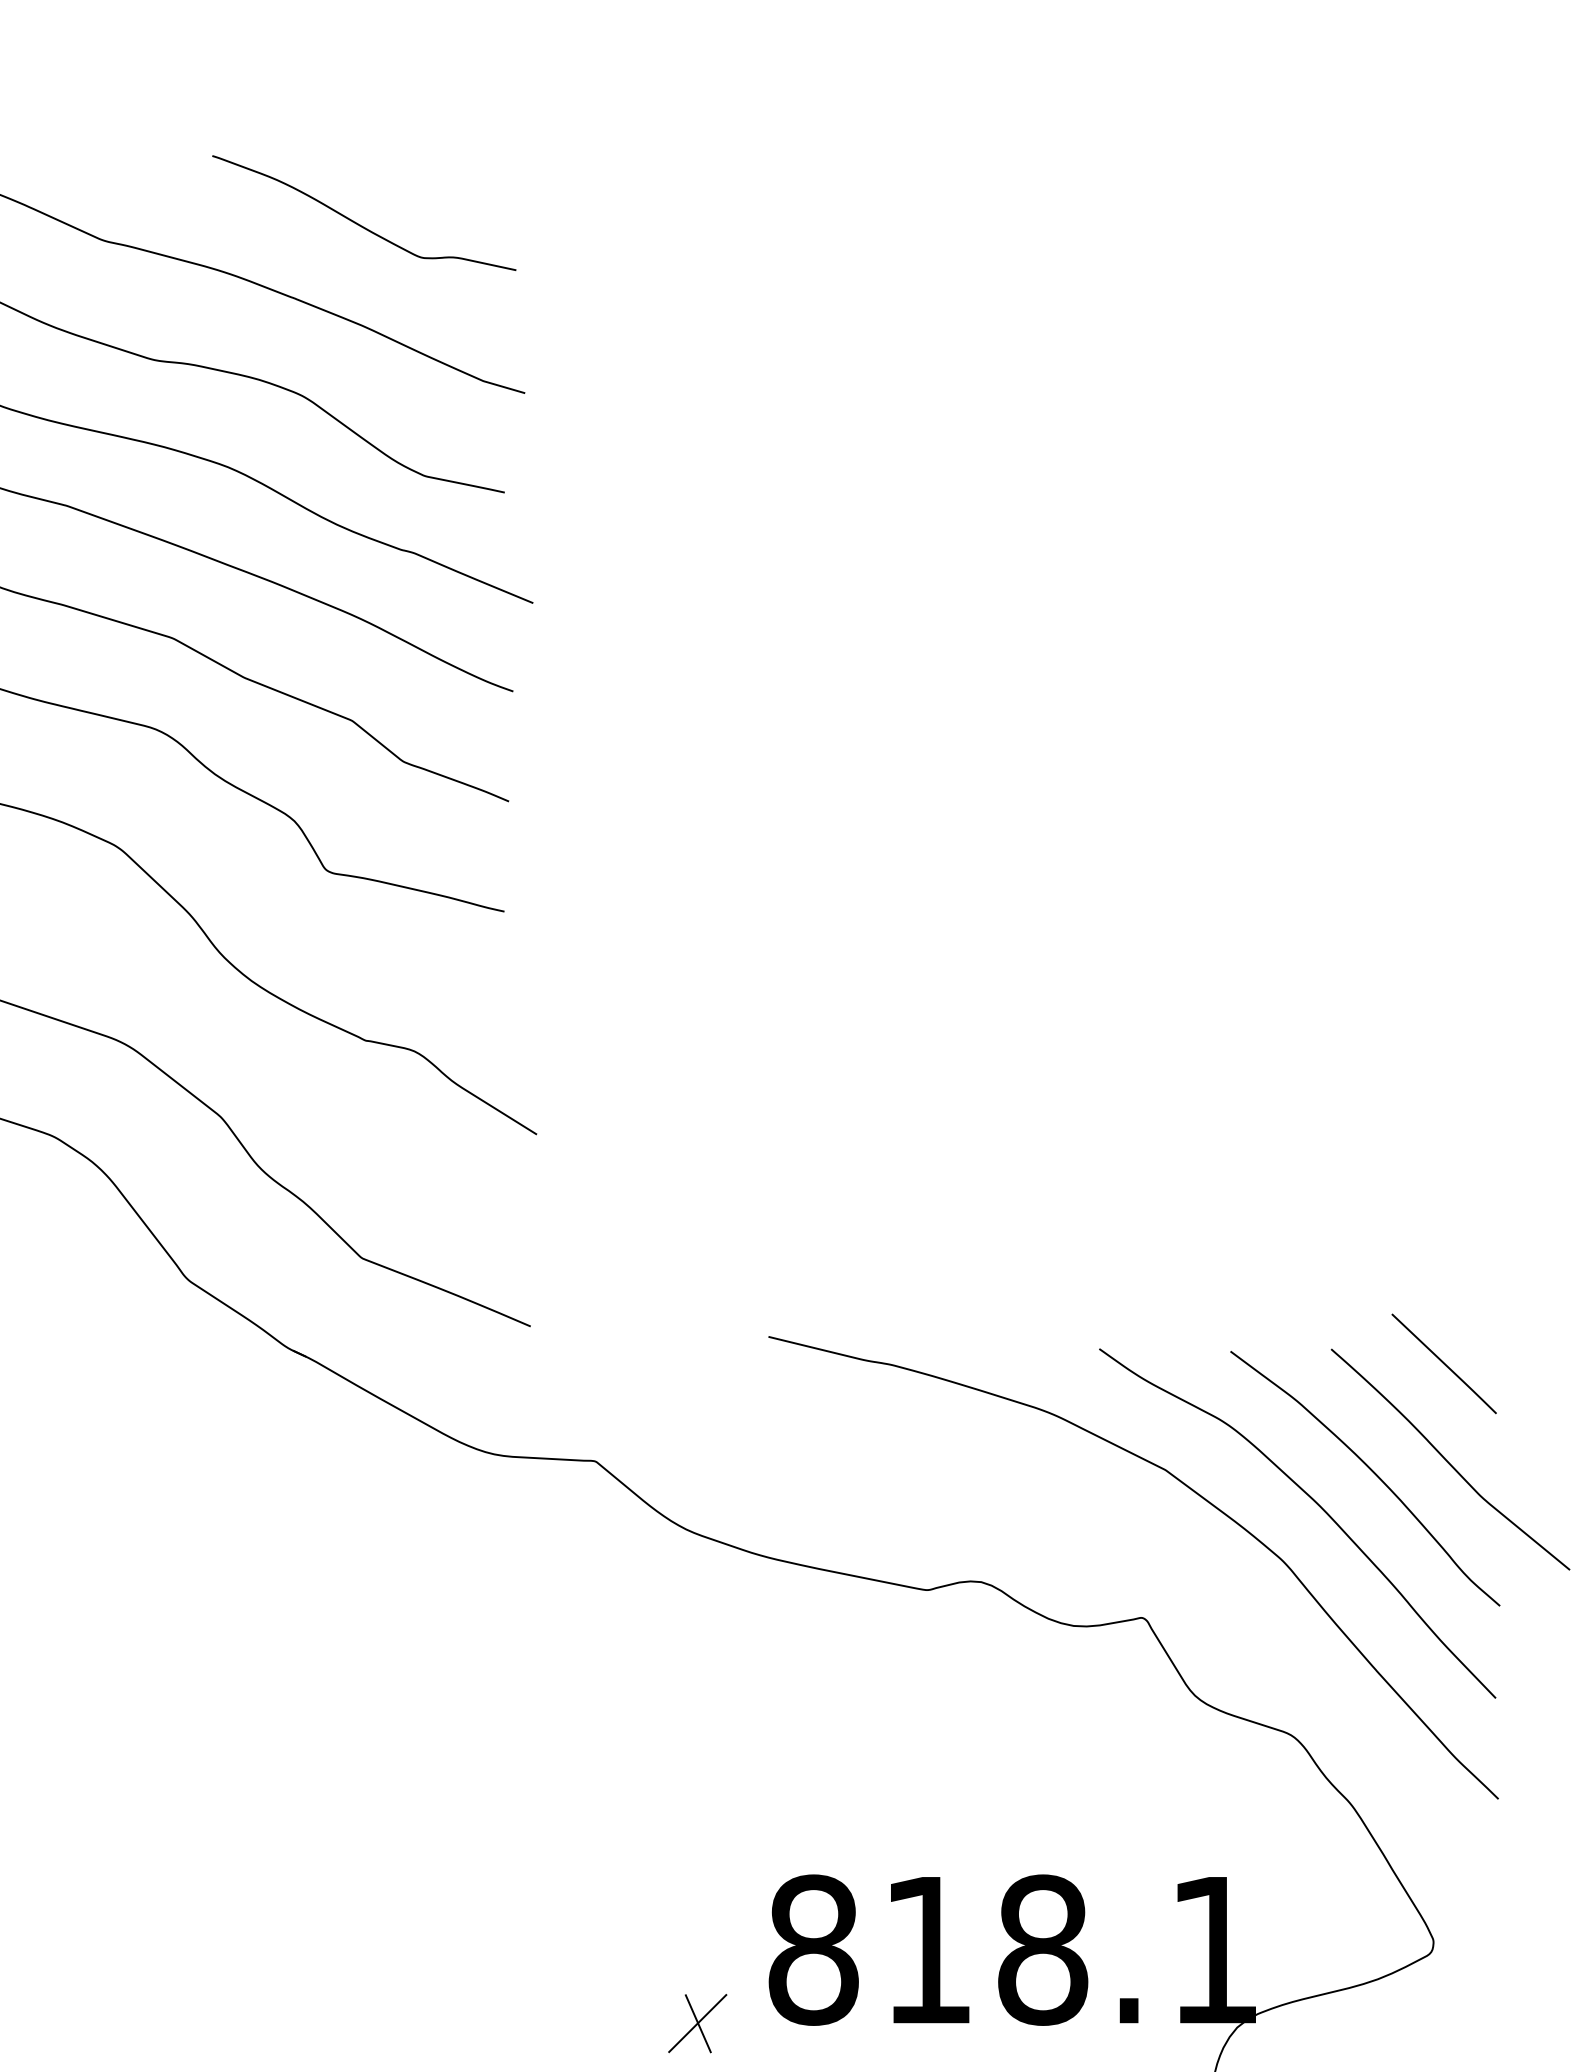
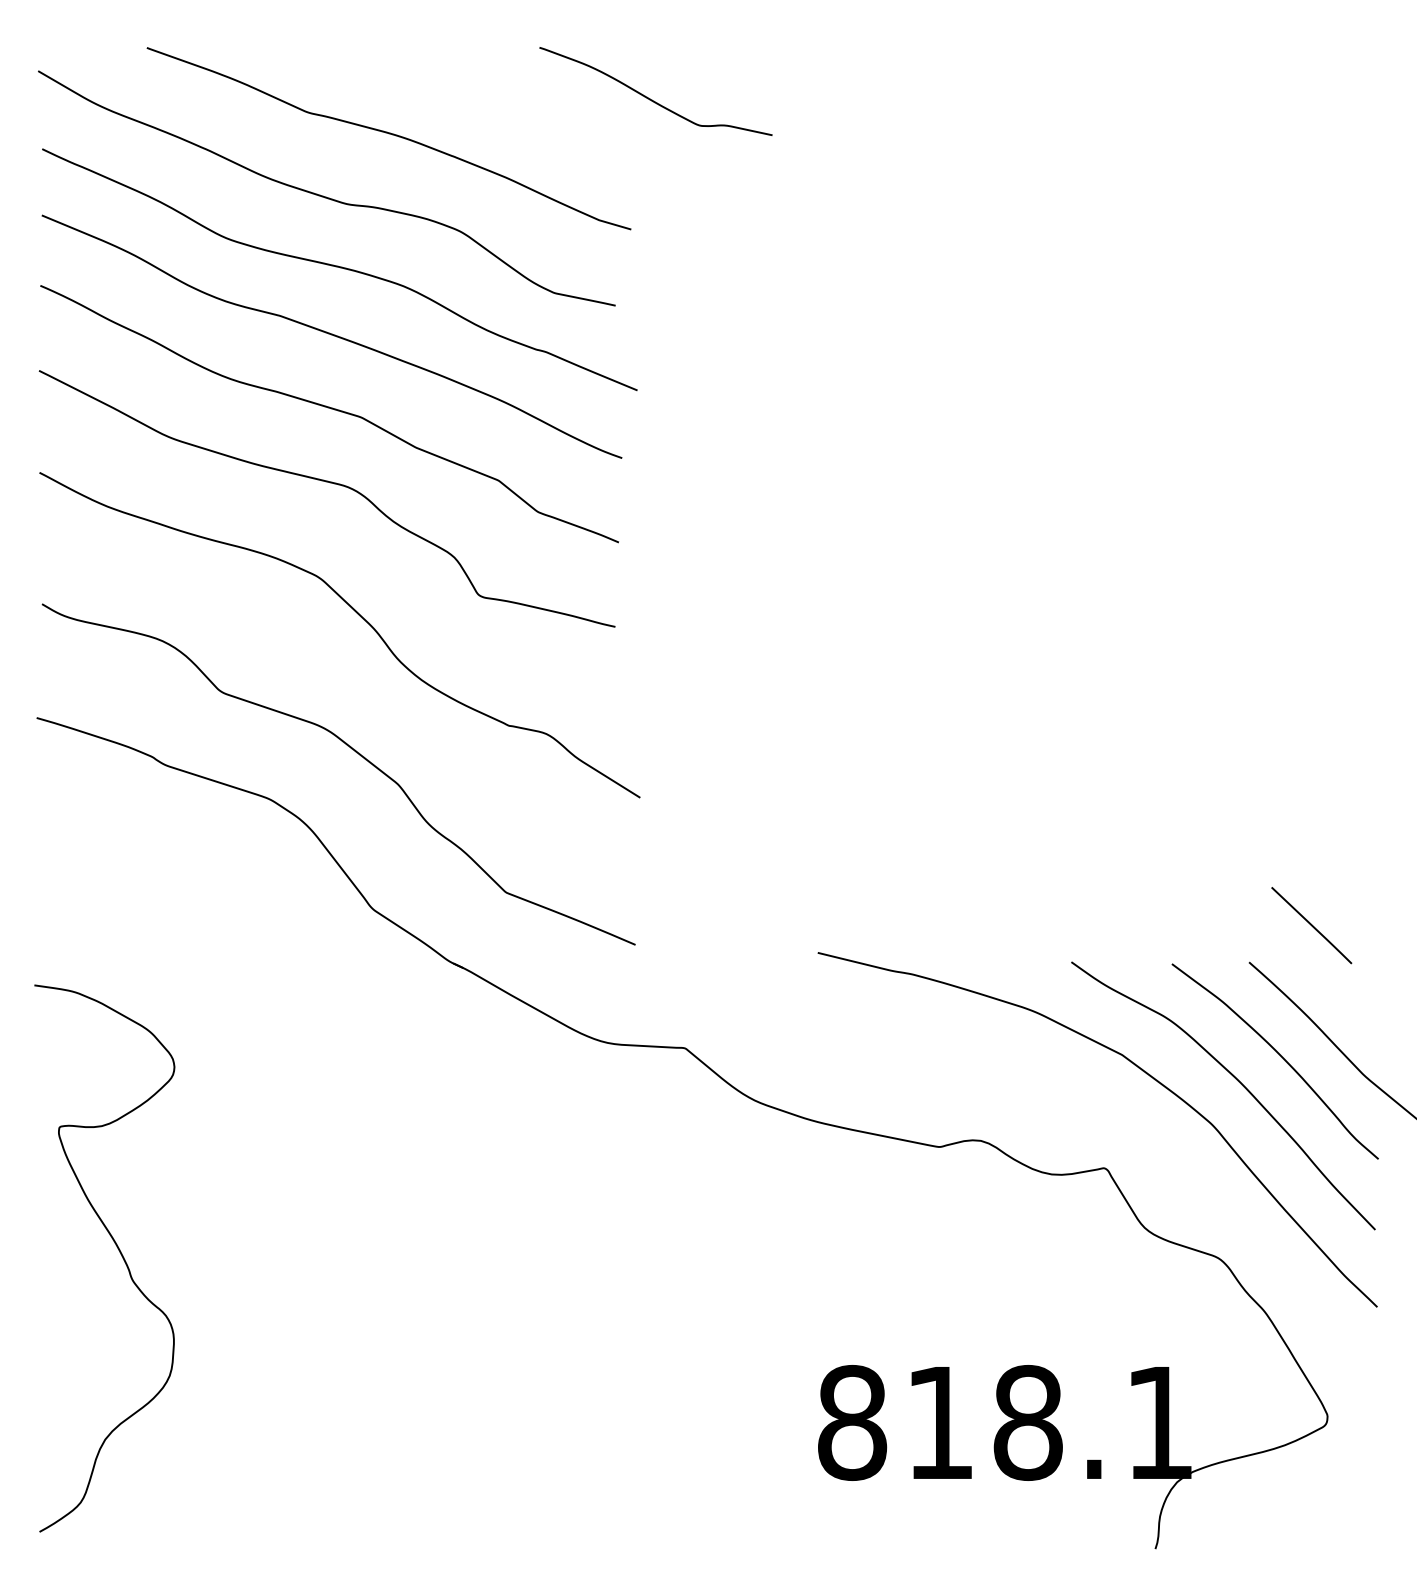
curve: (359, 223) -> (652, 99), moved
line: (1443, 1363) -> (1311, 925), moved
part: (697, 2023) -> (763, 1479), removed

